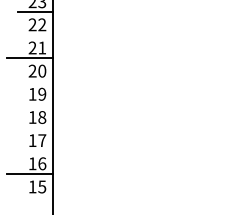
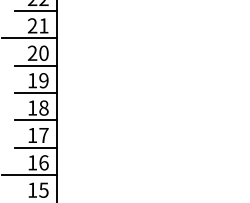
line: (34, 35) -> (34, 11), added
line: (34, 81) -> (34, 65), added
line: (34, 104) -> (34, 92), added
line: (34, 127) -> (34, 119), added
line: (34, 151) -> (34, 148), added

